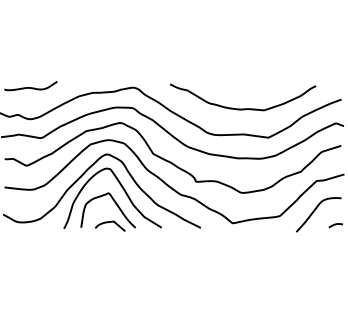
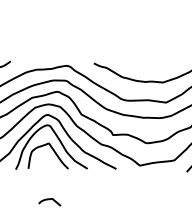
curve: (110, 222) -> (49, 199), moved

